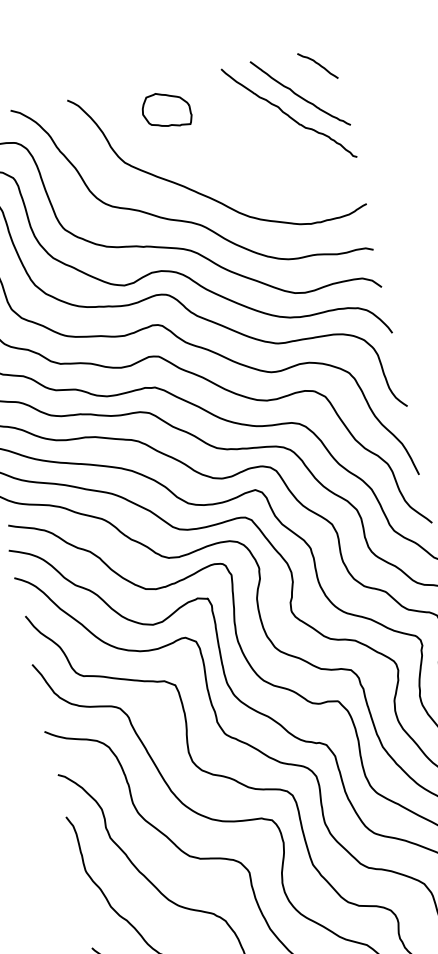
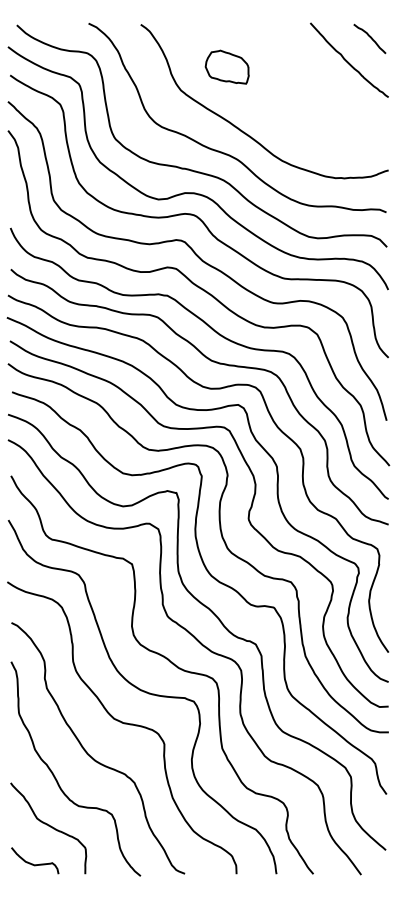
part: (165, 109) -> (226, 66), moved
curve: (287, 114) -> (334, 76), removed

